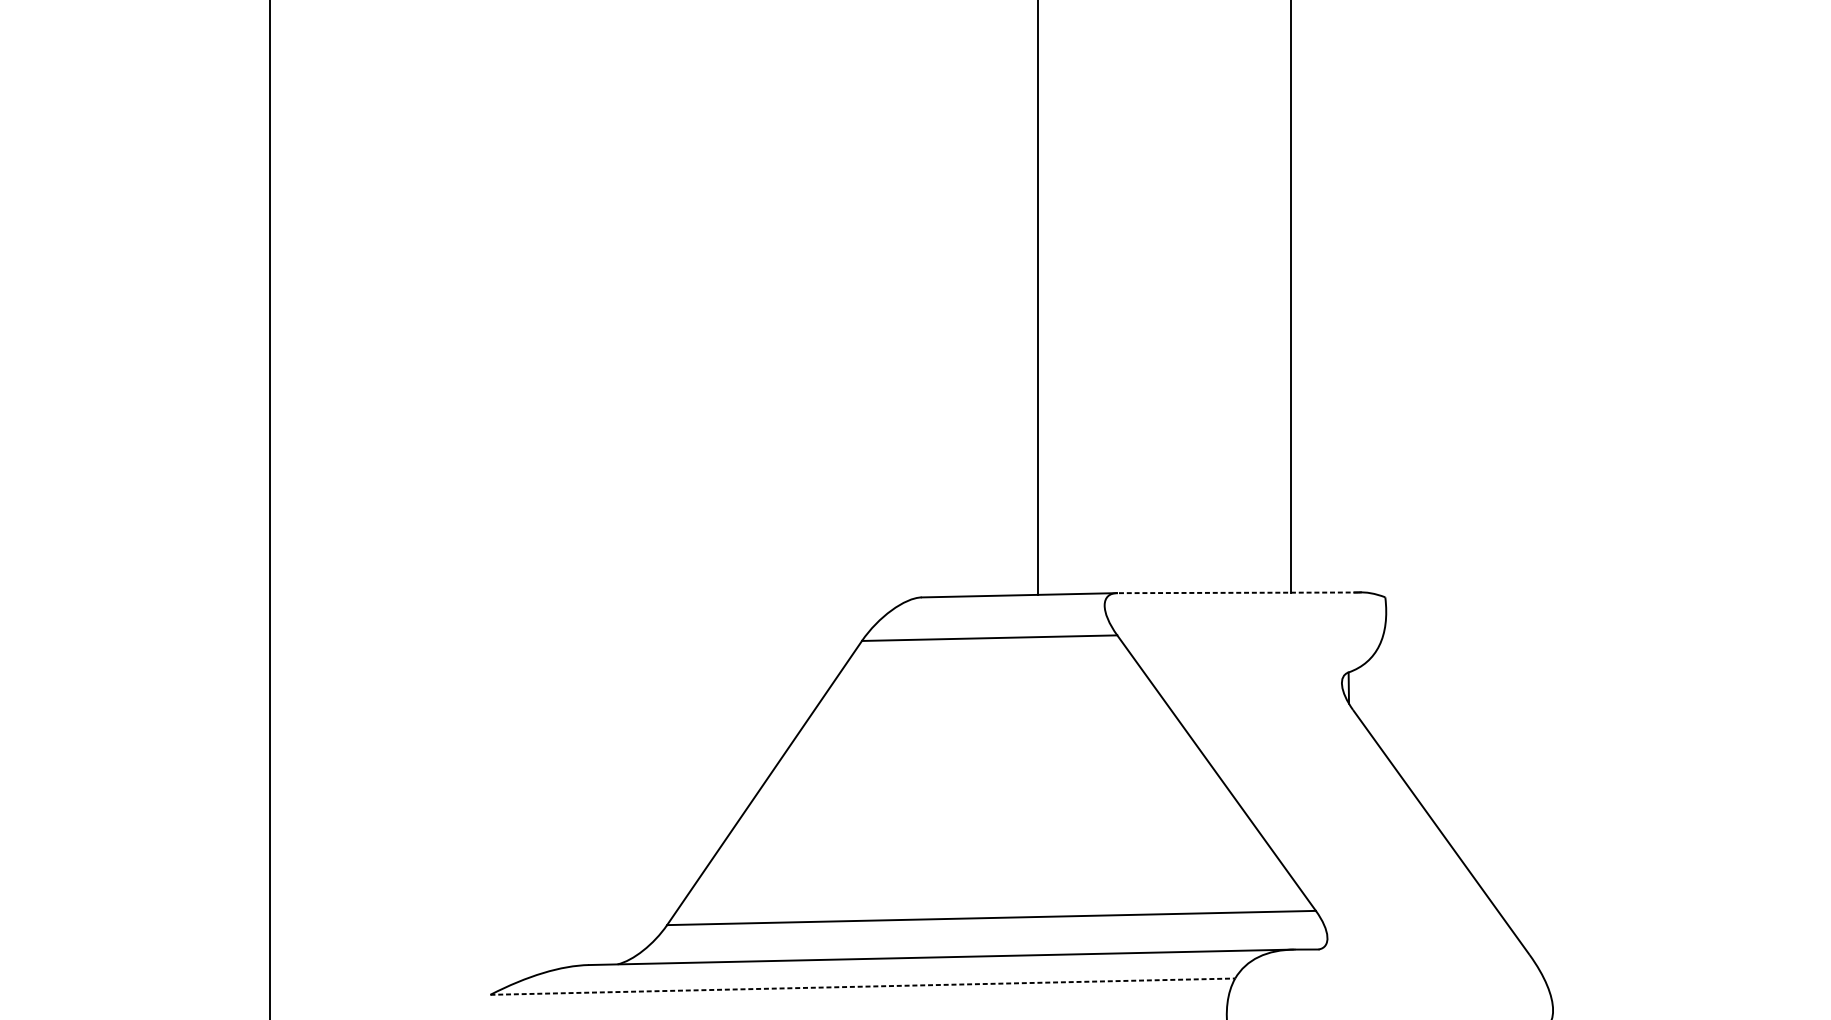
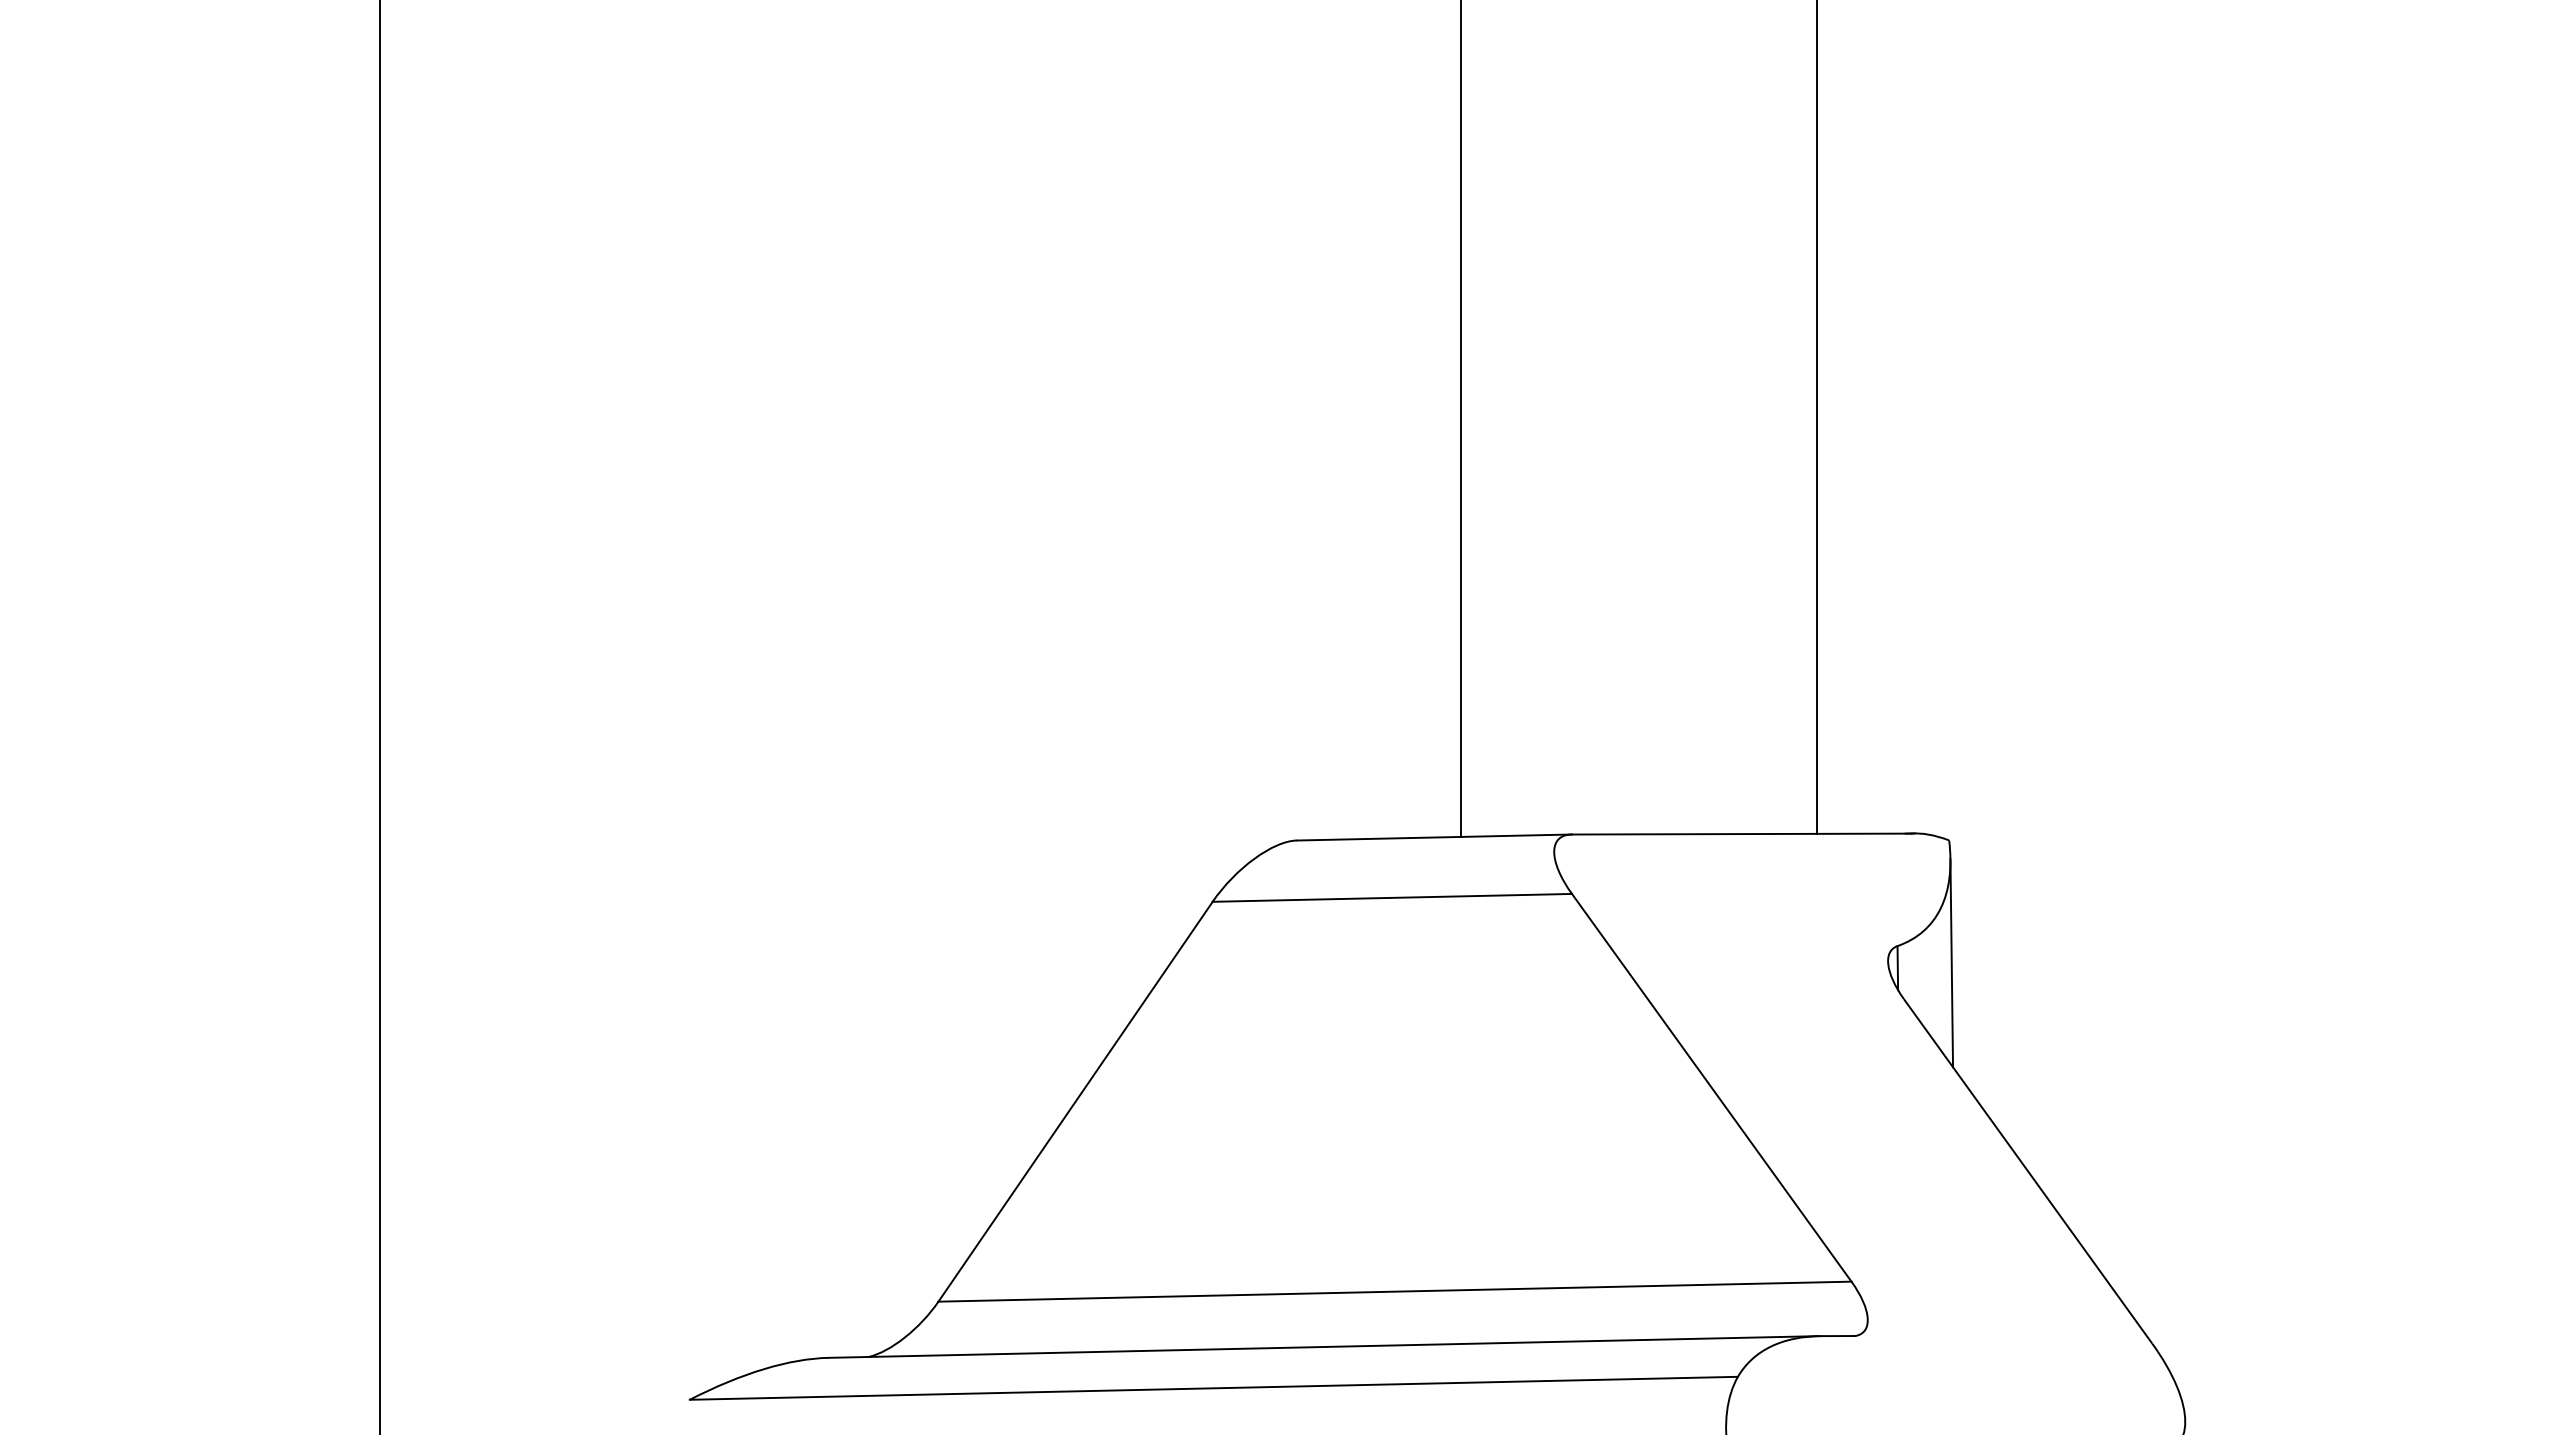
line: (1237, 593) -> (1741, 834), dashed -> solid
line: (1386, 684) -> (1951, 963), added
line: (863, 986) -> (1214, 1388), dashed -> solid

